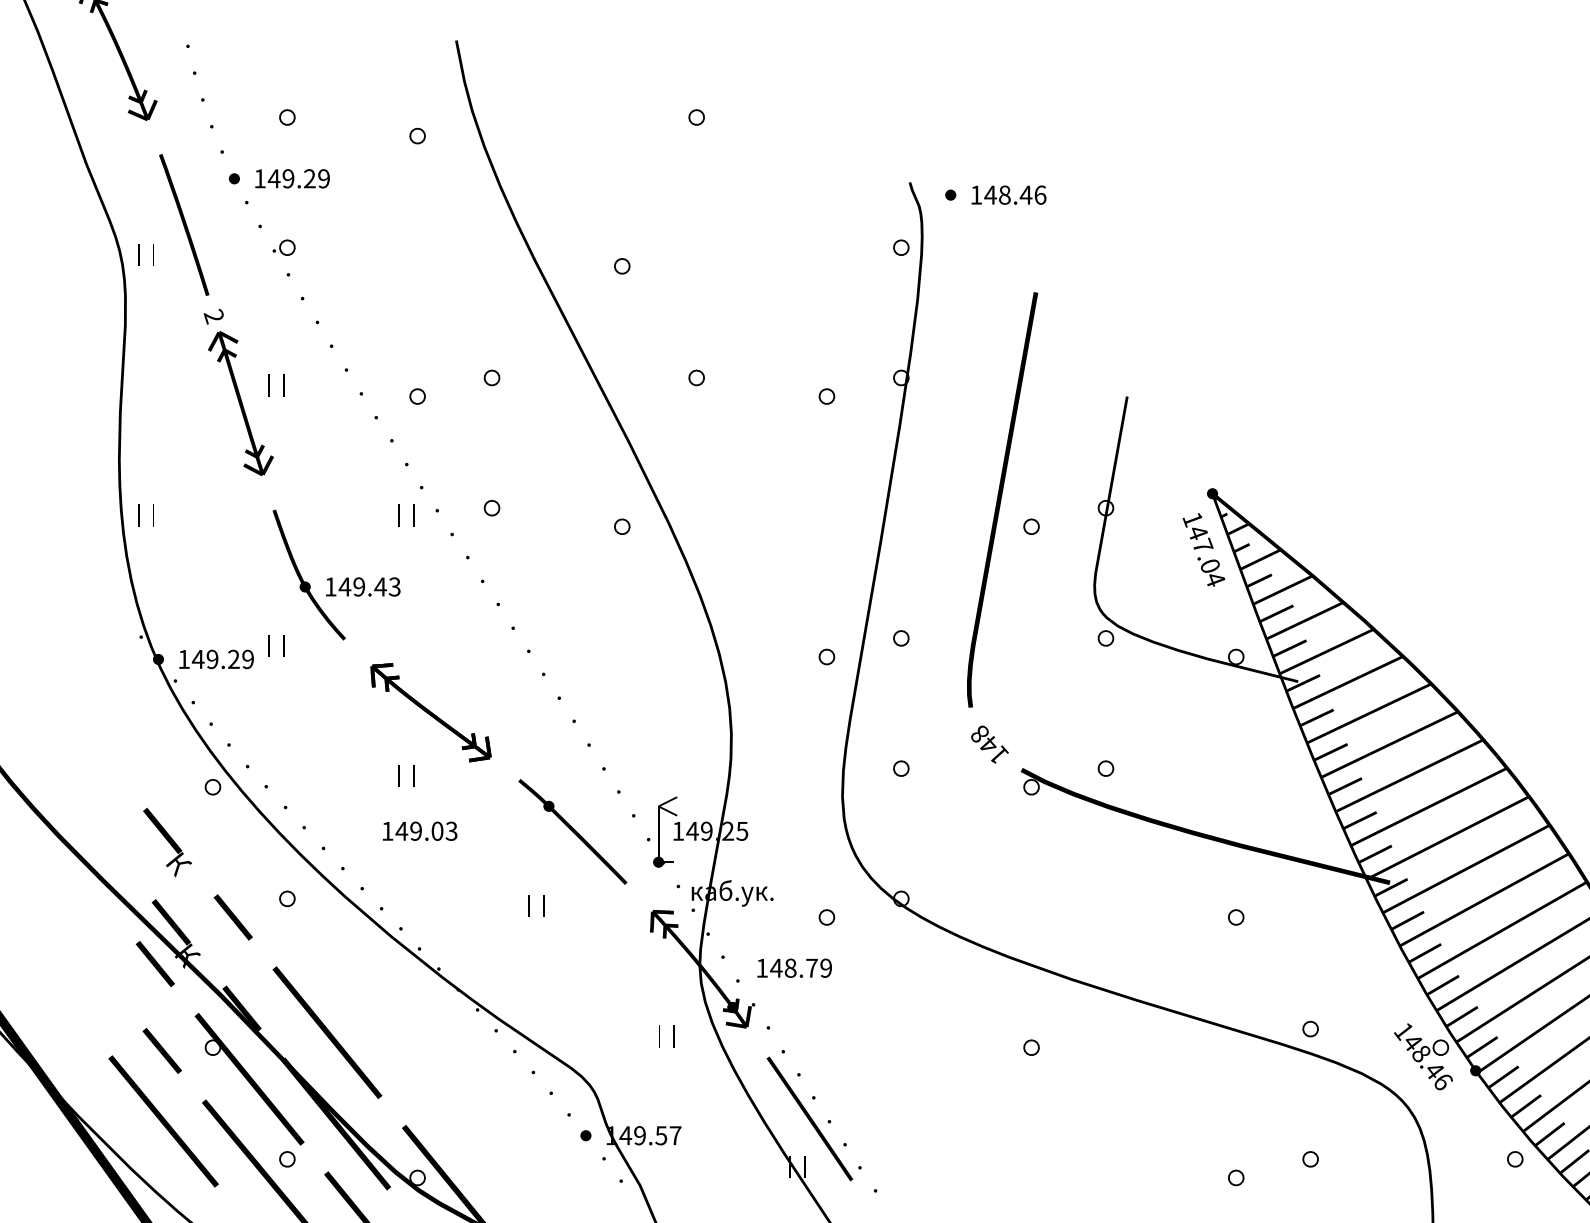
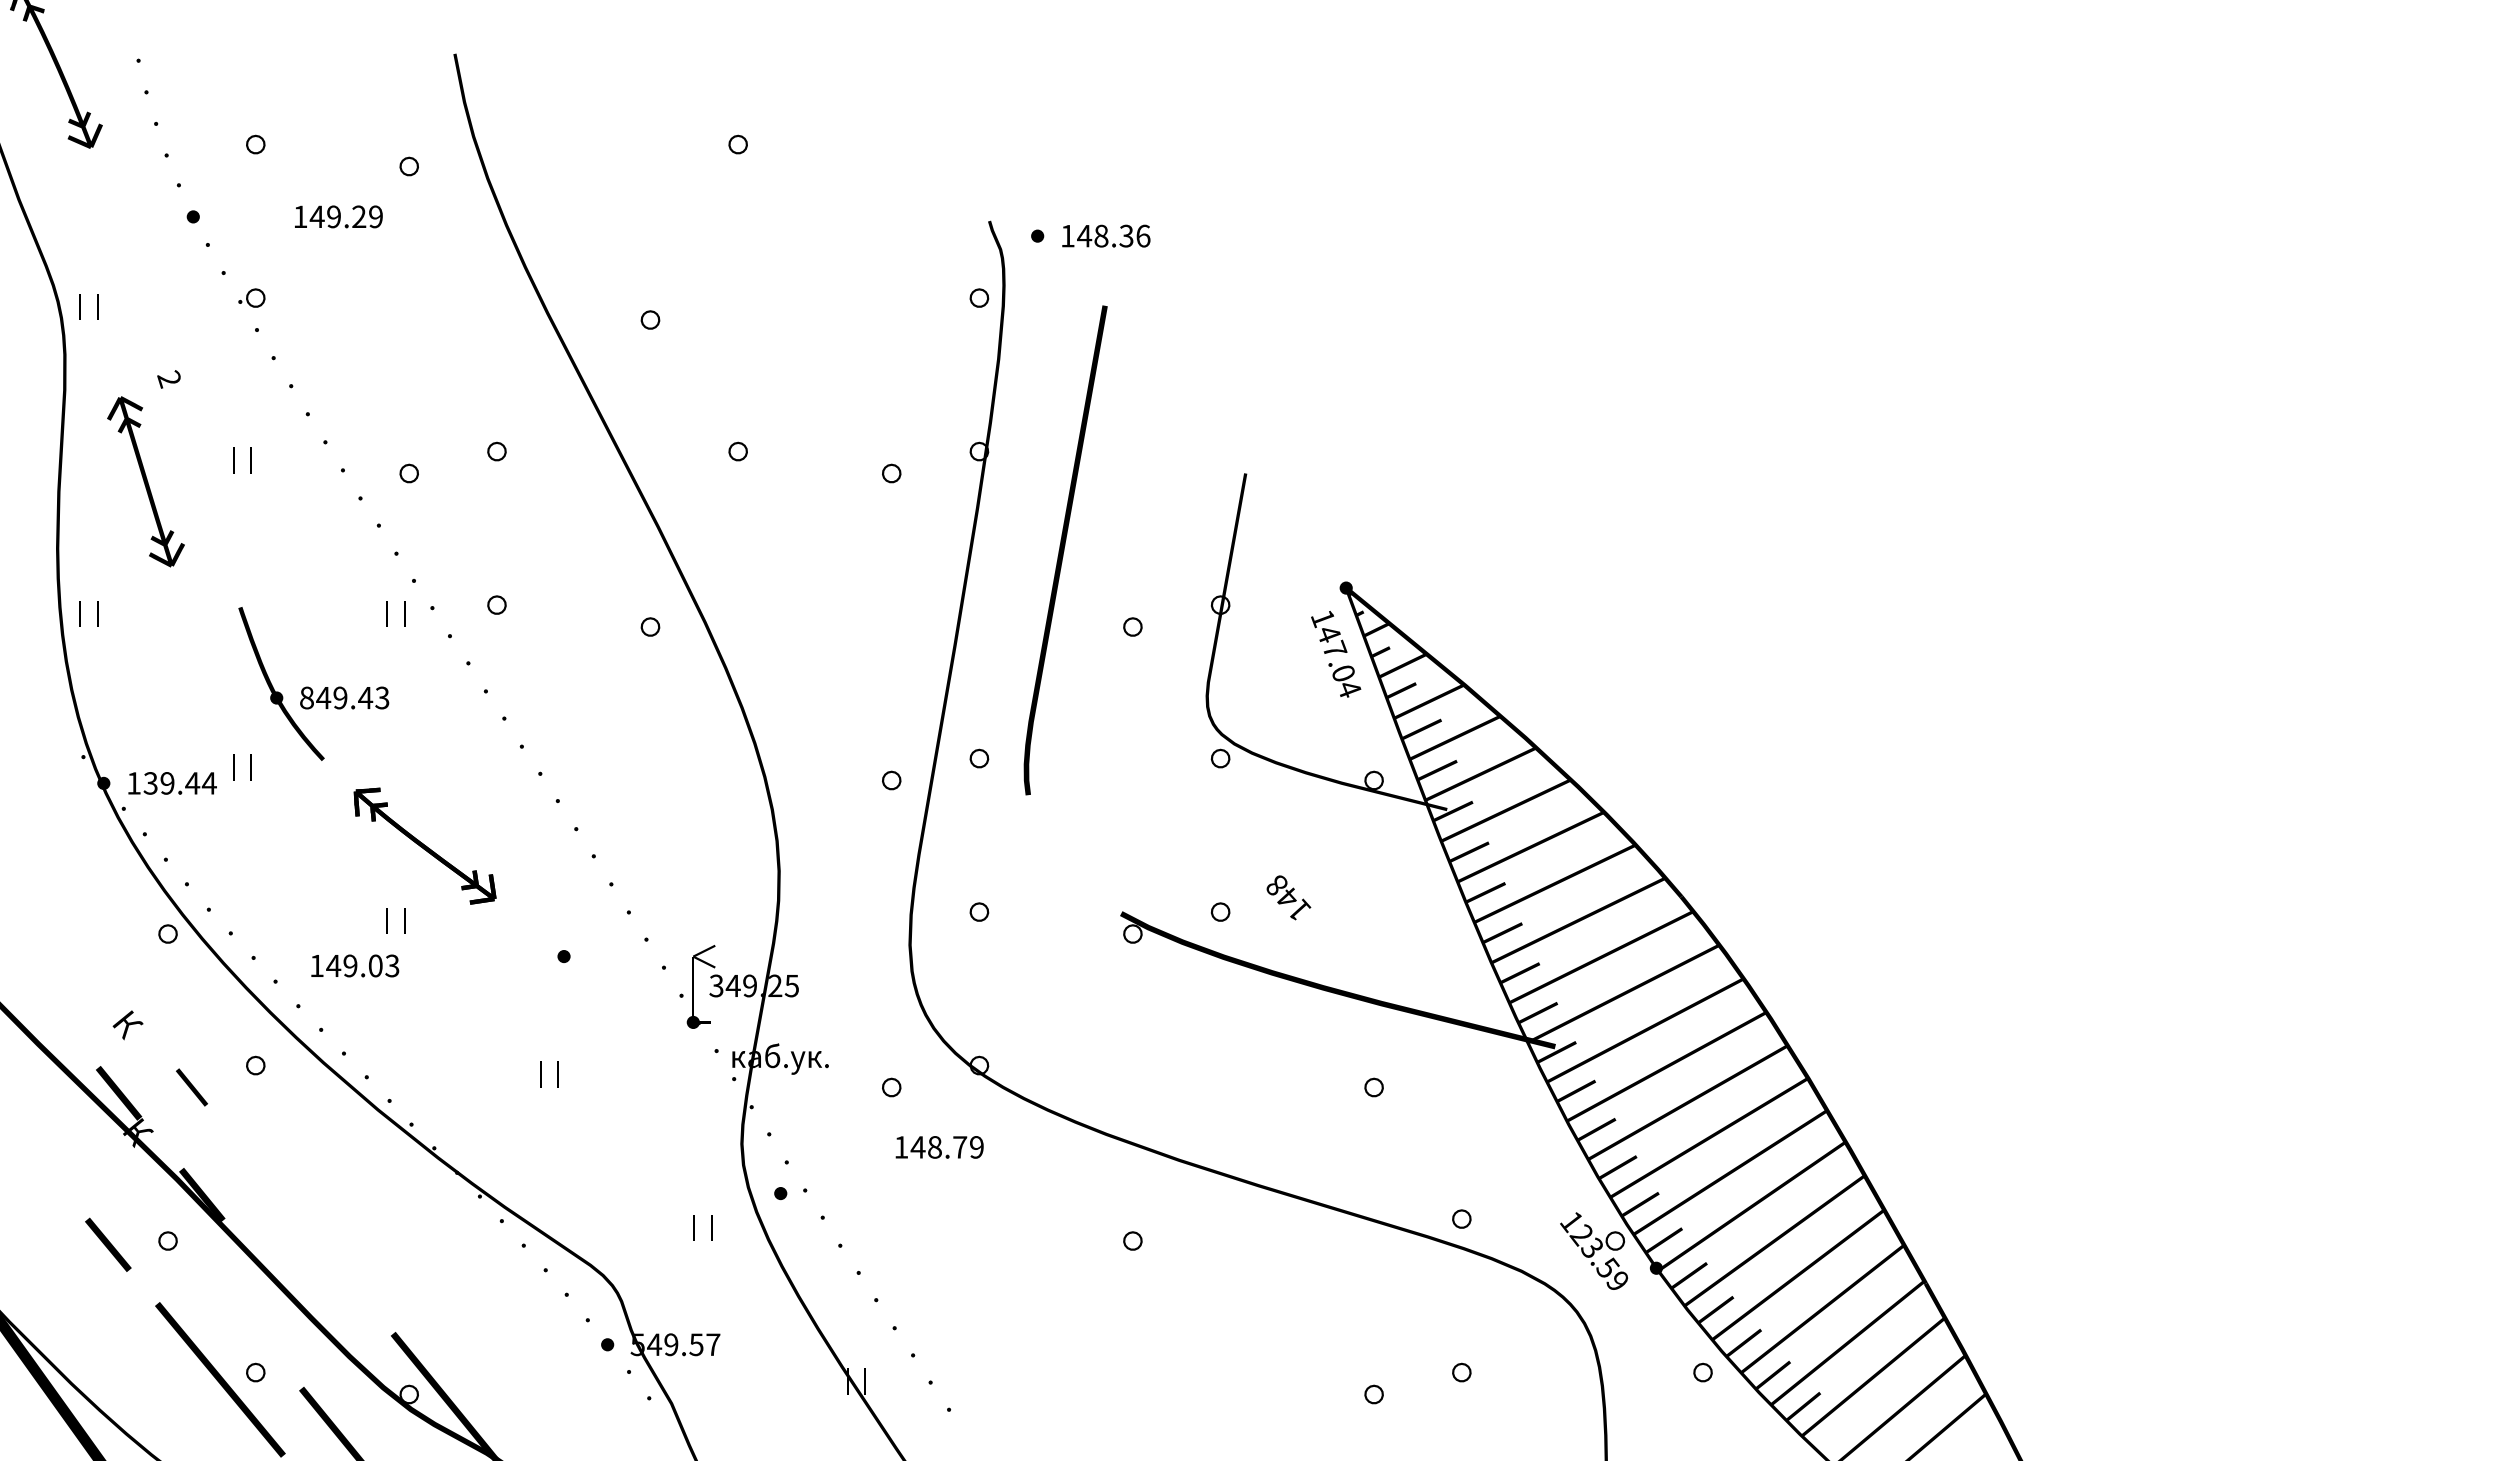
text: (292, 178) -> (338, 216), moved
text: (1026, 194) -> (1126, 235), 148.46 -> 148.36
fill: (184, 225) -> (134, 271), removed
part: (240, 403) -> (145, 481), moved
curve: (1001, 500) -> (1064, 550), moved
text: (330, 586) -> (306, 697), 149.43 -> 849.43
text: (222, 659) -> (179, 783), 149.29 -> 139.44
text: (989, 744) -> (1288, 897), moved
fill: (162, 830) -> (108, 985), removed
text: (420, 830) -> (355, 965), moved
text: (678, 830) -> (716, 985), 149.25 -> 349.25
fill: (572, 831) -> (591, 986), removed
part: (232, 917) -> (191, 1087), size x0.7
fill: (154, 964) -> (99, 1142), removed
text: (794, 968) -> (939, 1147), moved
fill: (701, 969) -> (743, 1148), removed
fill: (327, 1031) -> (302, 1222), removed
text: (1427, 1061) -> (1599, 1257), 148.46 -> 123.59
fill: (249, 1078) -> (211, 1277), removed
fill: (809, 1118) -> (871, 1324), removed
fill: (163, 1121) -> (109, 1327), removed
fill: (336, 1123) -> (313, 1330), removed
text: (611, 1135) -> (637, 1344), 149.57 -> 549.57

